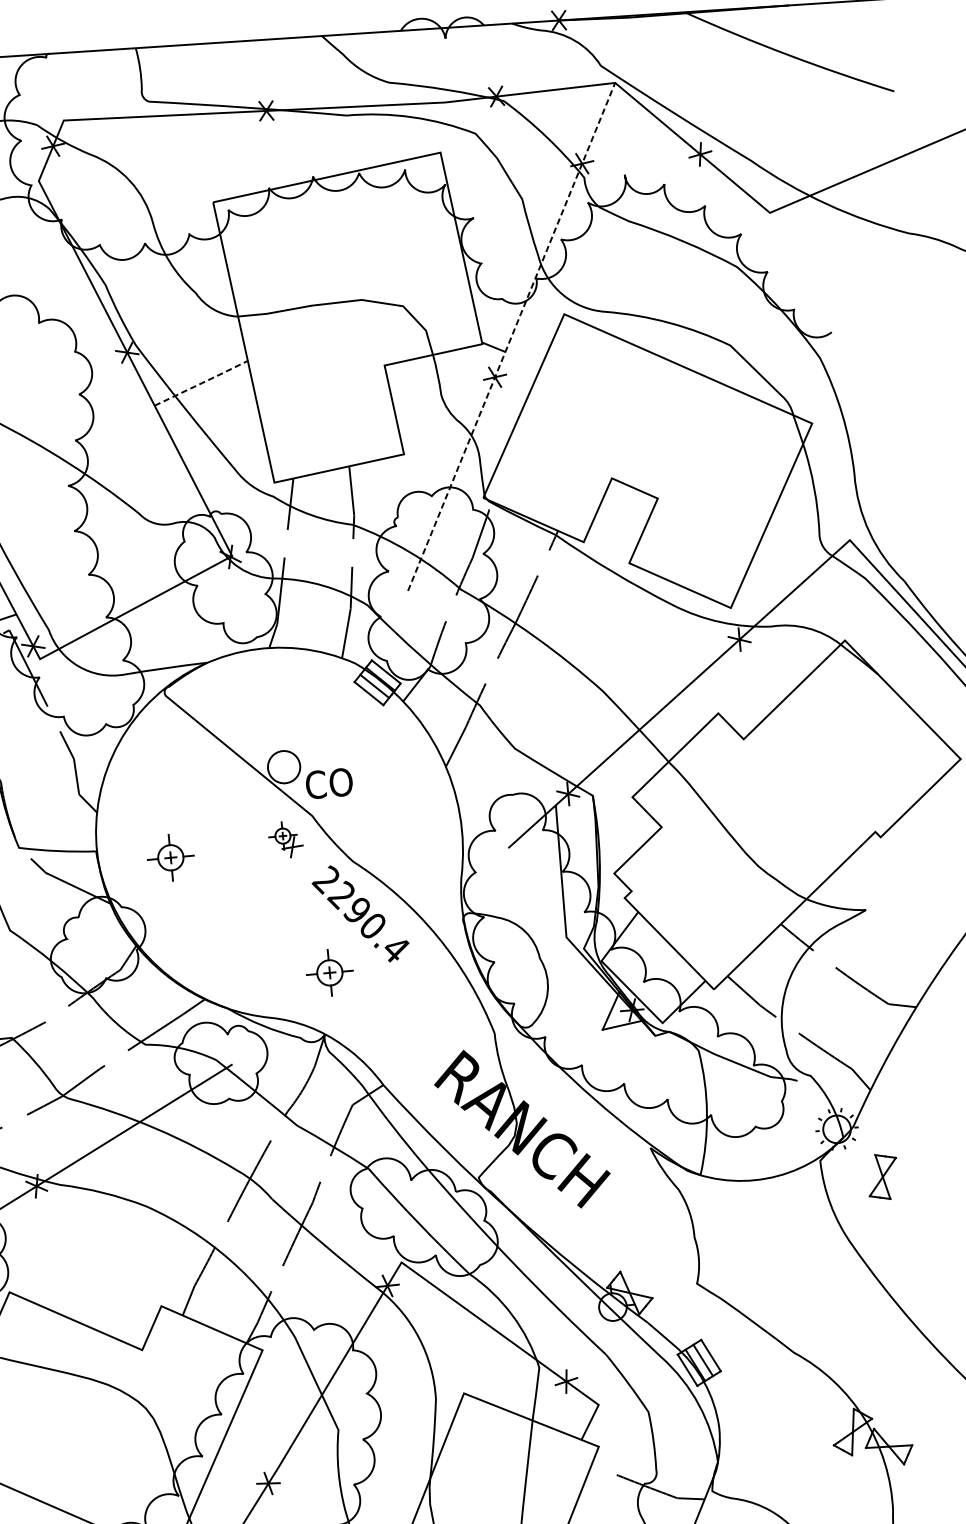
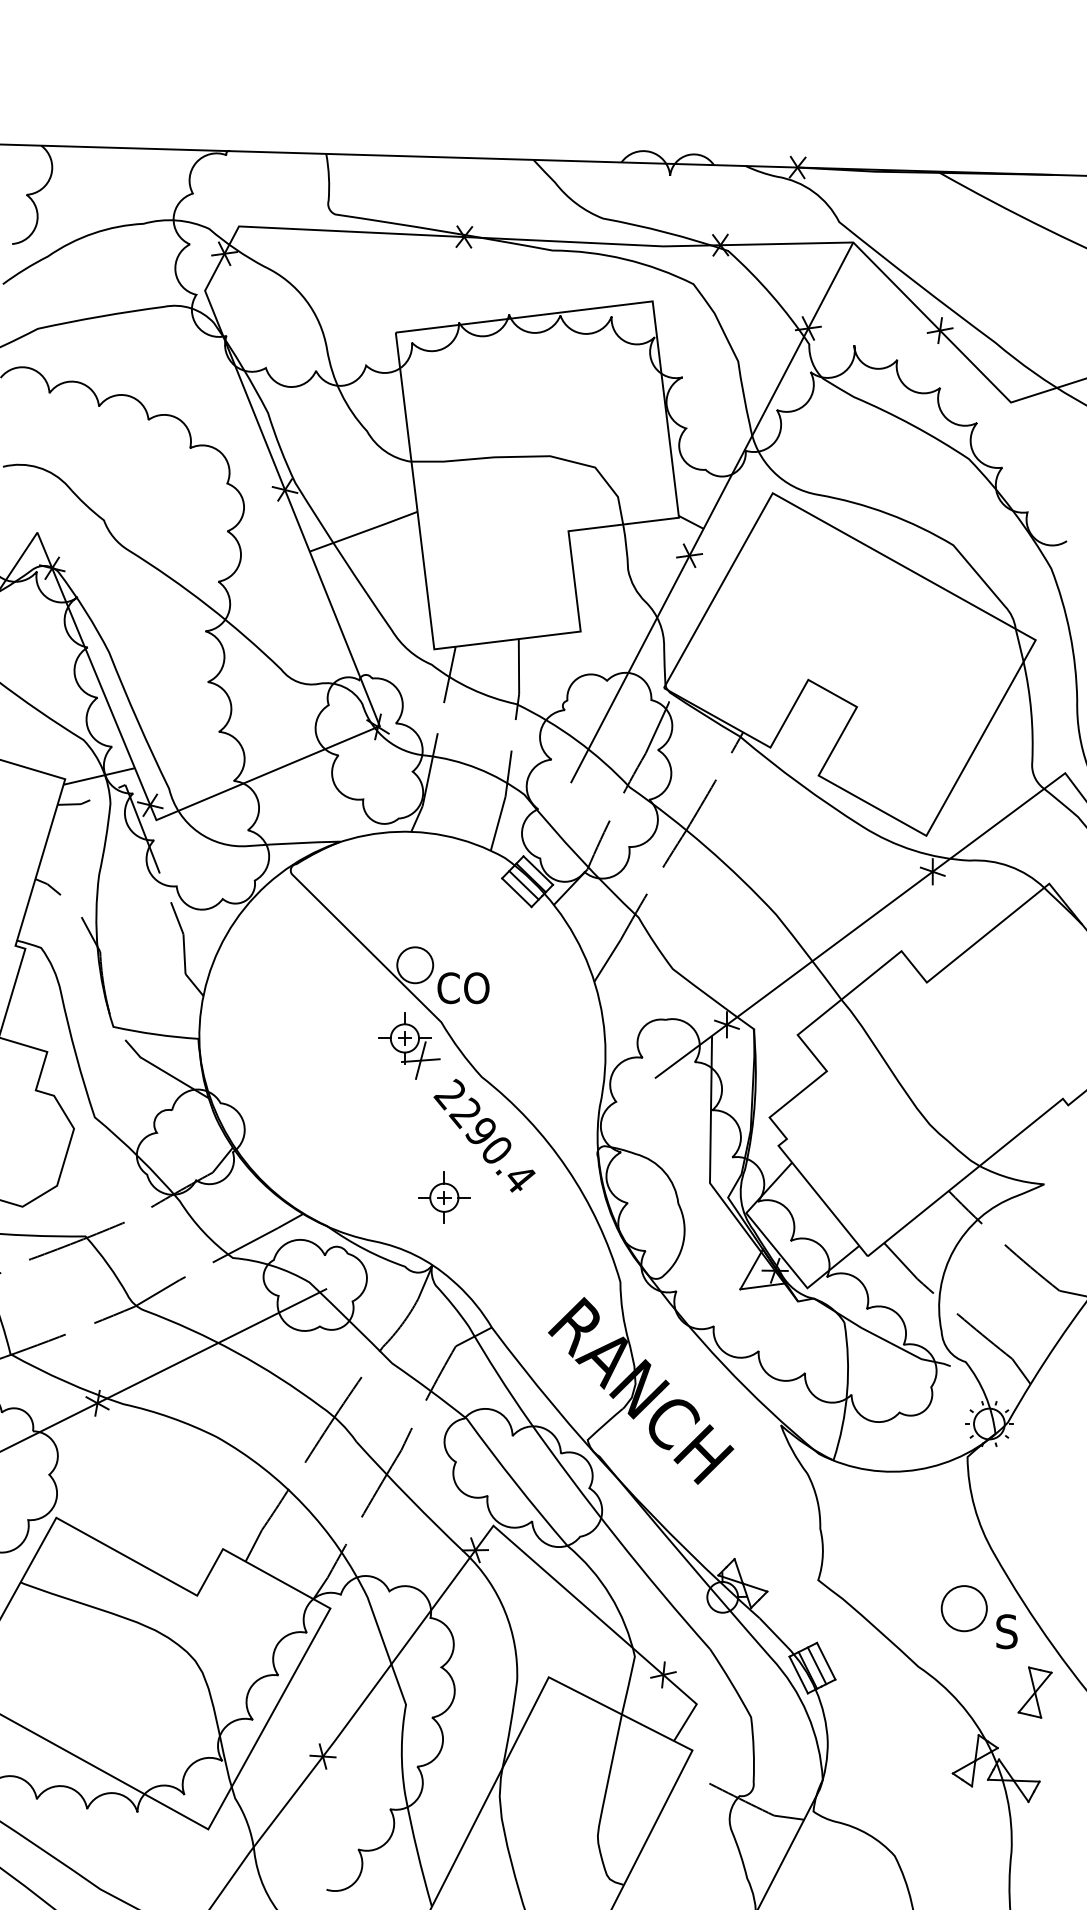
line: (511, 336) -> (712, 512), dashed -> solid
line: (201, 383) -> (364, 531), dashed -> solid
part: (285, 839) -> (409, 1045), size x1.67
part: (170, 857) -> (280, 1053), removed
part: (882, 1176) -> (1034, 1692), moved
part: (843, 1303) -> (978, 1617), added

